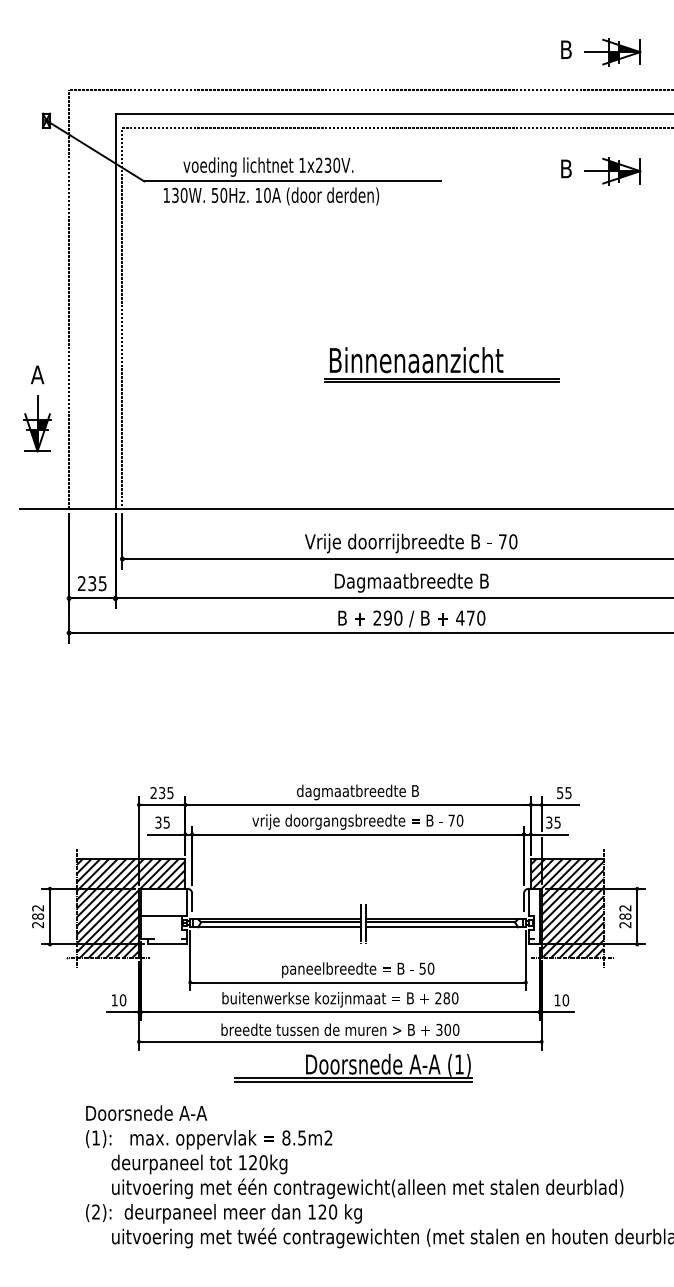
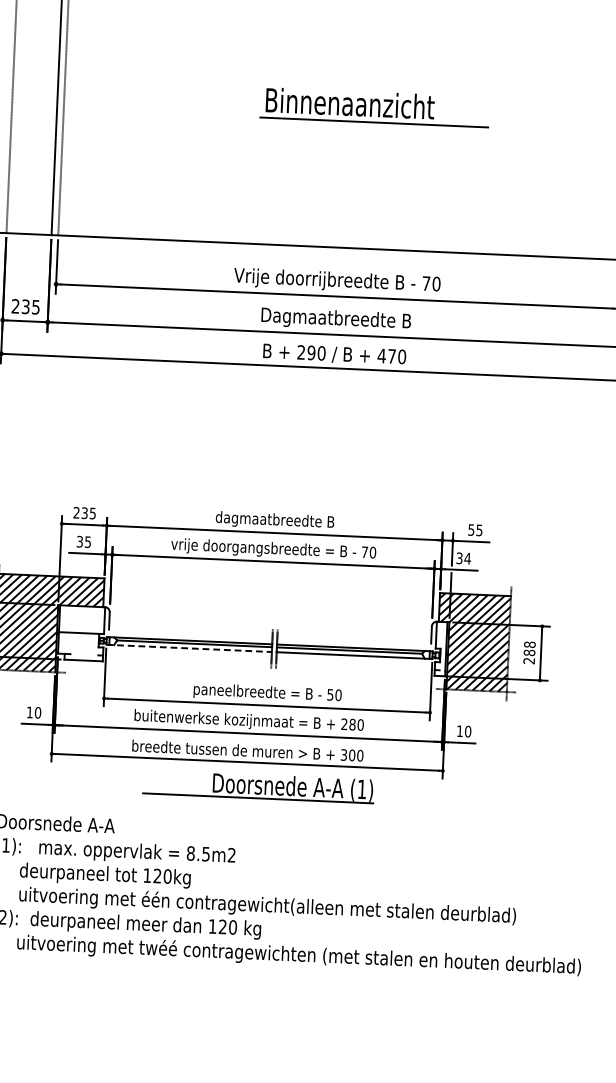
line: (441, 382) -> (373, 126), removed
text: (557, 822) -> (467, 558), 35 -> 34
text: (625, 908) -> (529, 645), 282 -> 288
line: (275, 927) -> (189, 648), solid -> dashed
line: (352, 1082) -> (257, 802), removed

